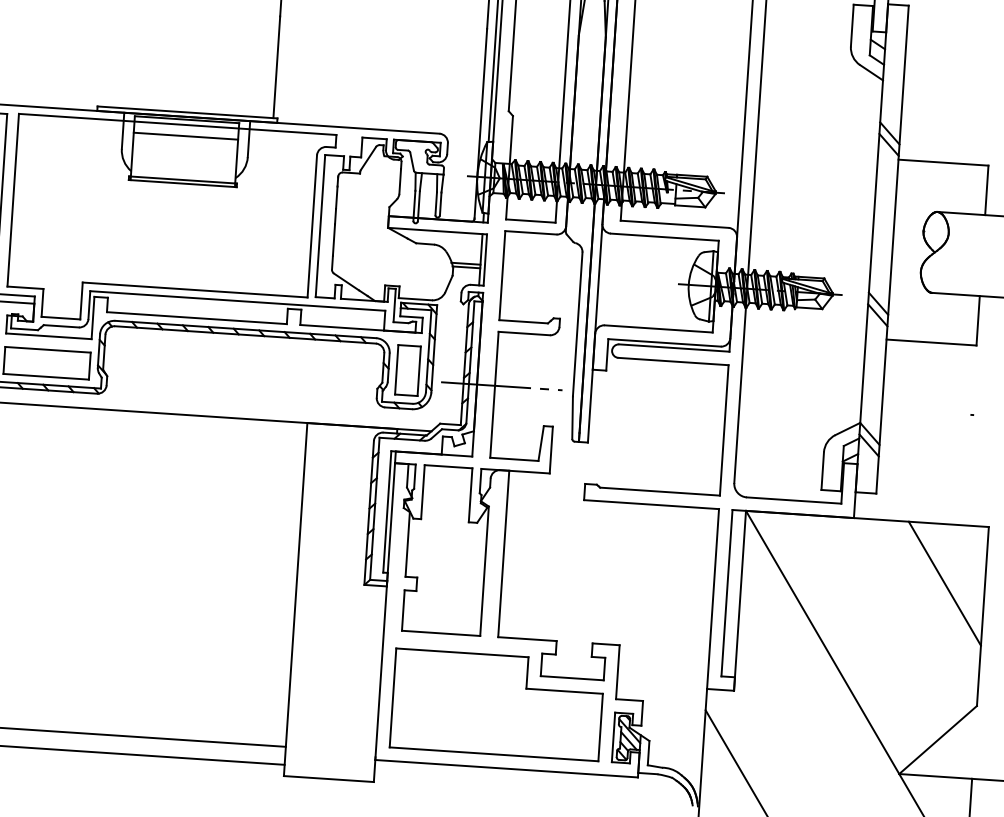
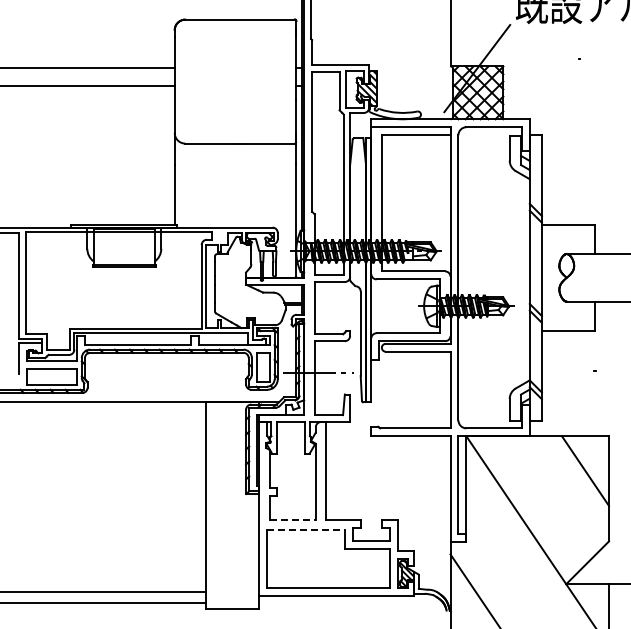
line: (184, 135) -> (123, 238), removed
line: (440, 632) -> (292, 519), solid -> dashed
line: (463, 653) -> (306, 530), solid -> dashed

